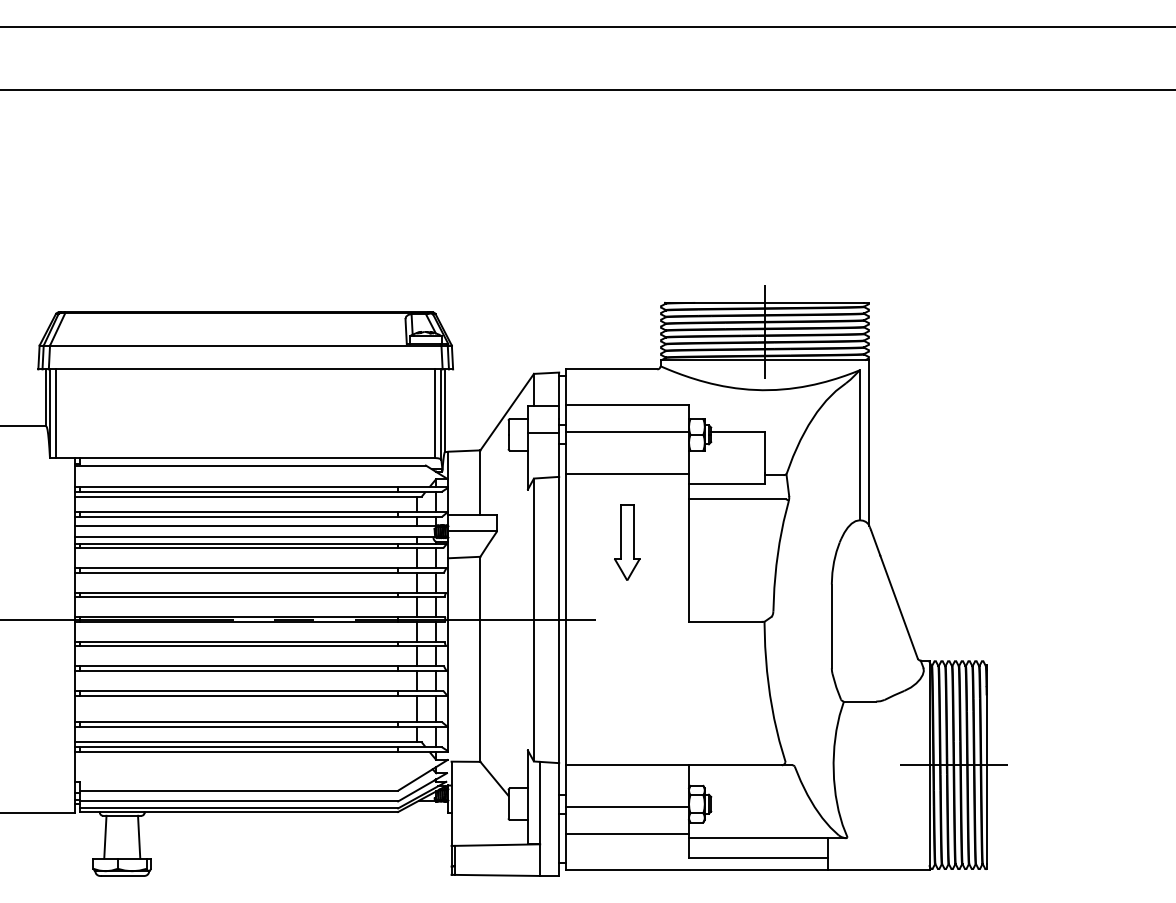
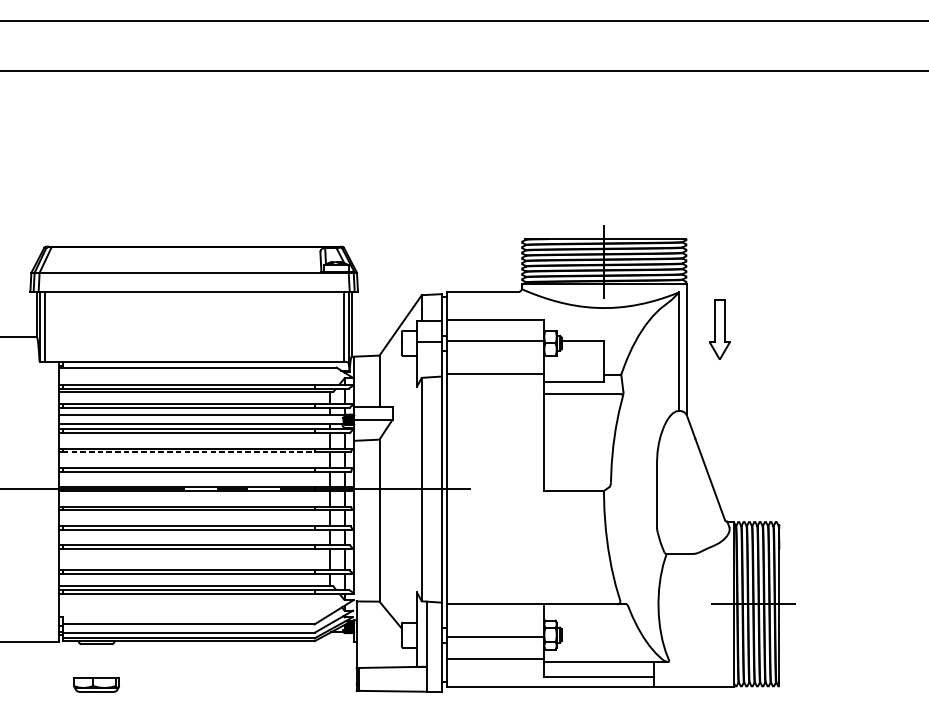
part: (627, 542) -> (720, 329), moved
line: (239, 572) -> (189, 452), solid -> dashed
line: (105, 836) -> (83, 660), removed
line: (139, 836) -> (110, 660), removed

